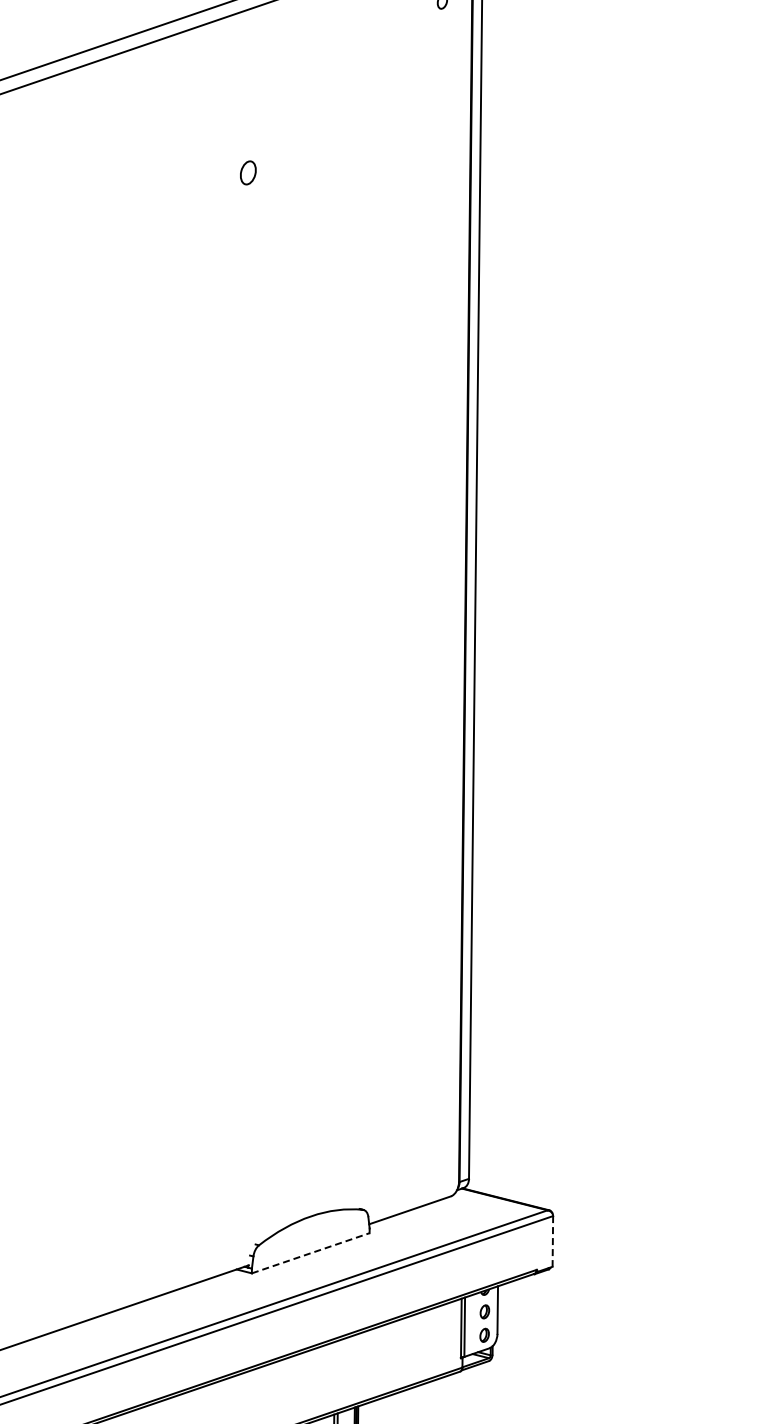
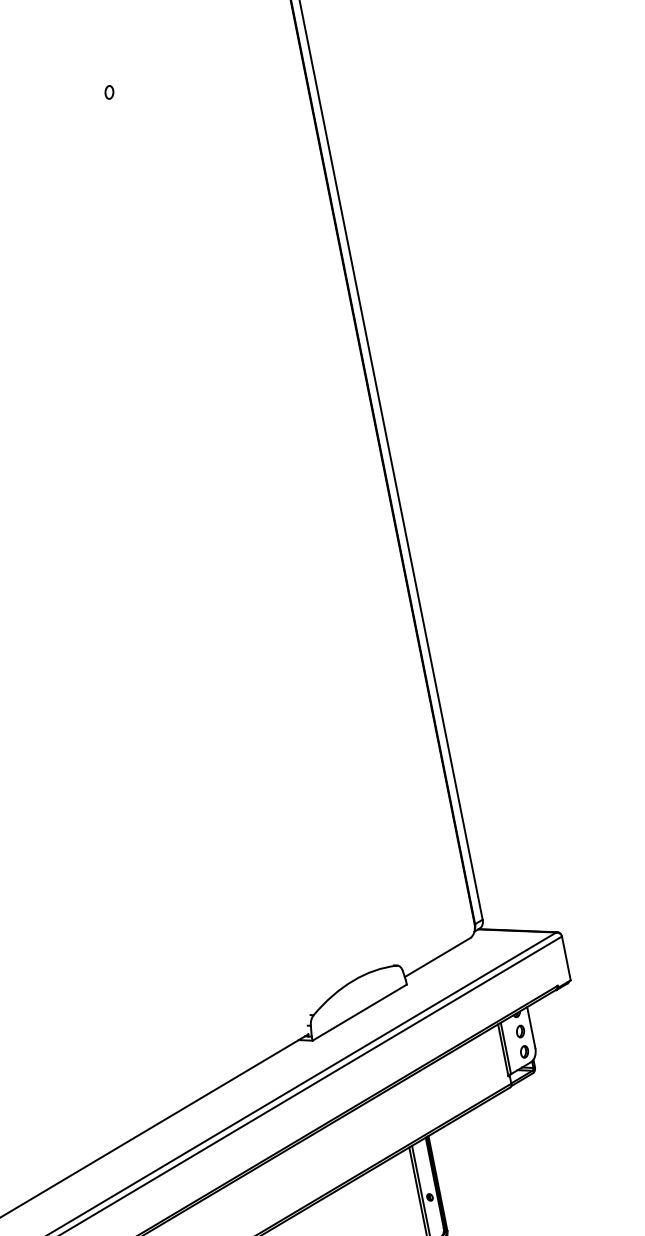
part: (247, 173) -> (108, 92), size x0.62
line: (552, 1241) -> (566, 958), dashed -> solid
line: (311, 1253) -> (360, 1012), dashed -> solid

